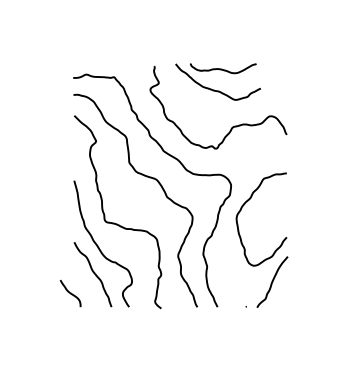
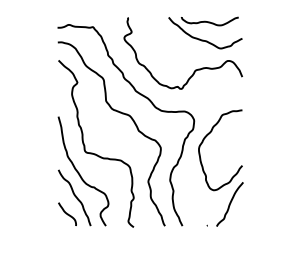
part: (214, 89) -> (202, 39), moved
curve: (70, 293) -> (67, 214), moved

